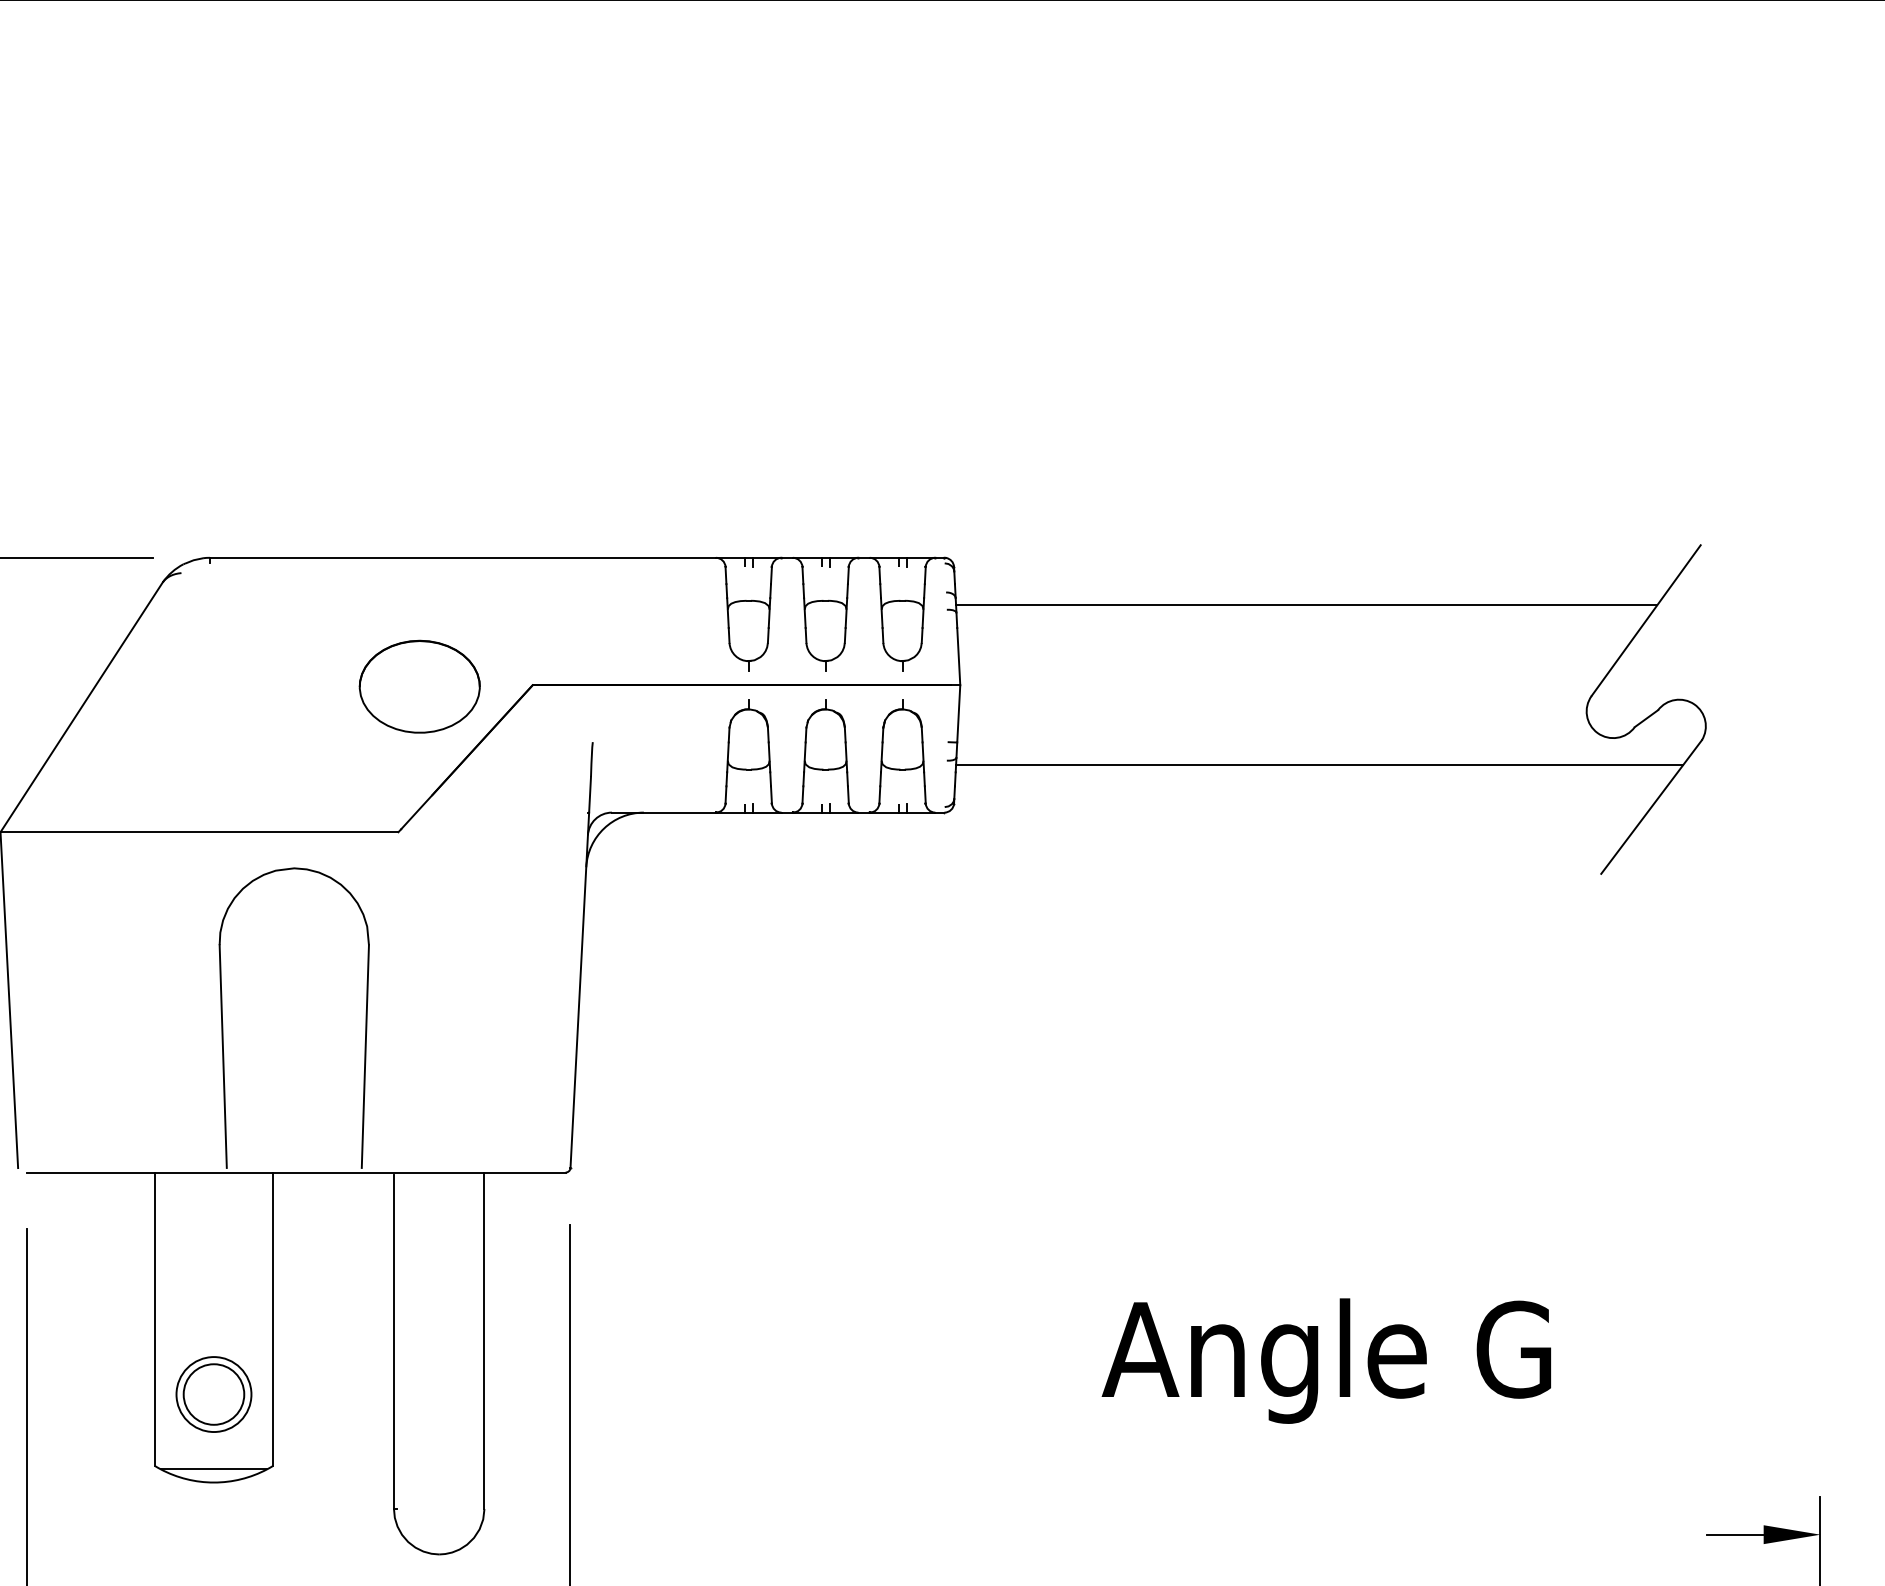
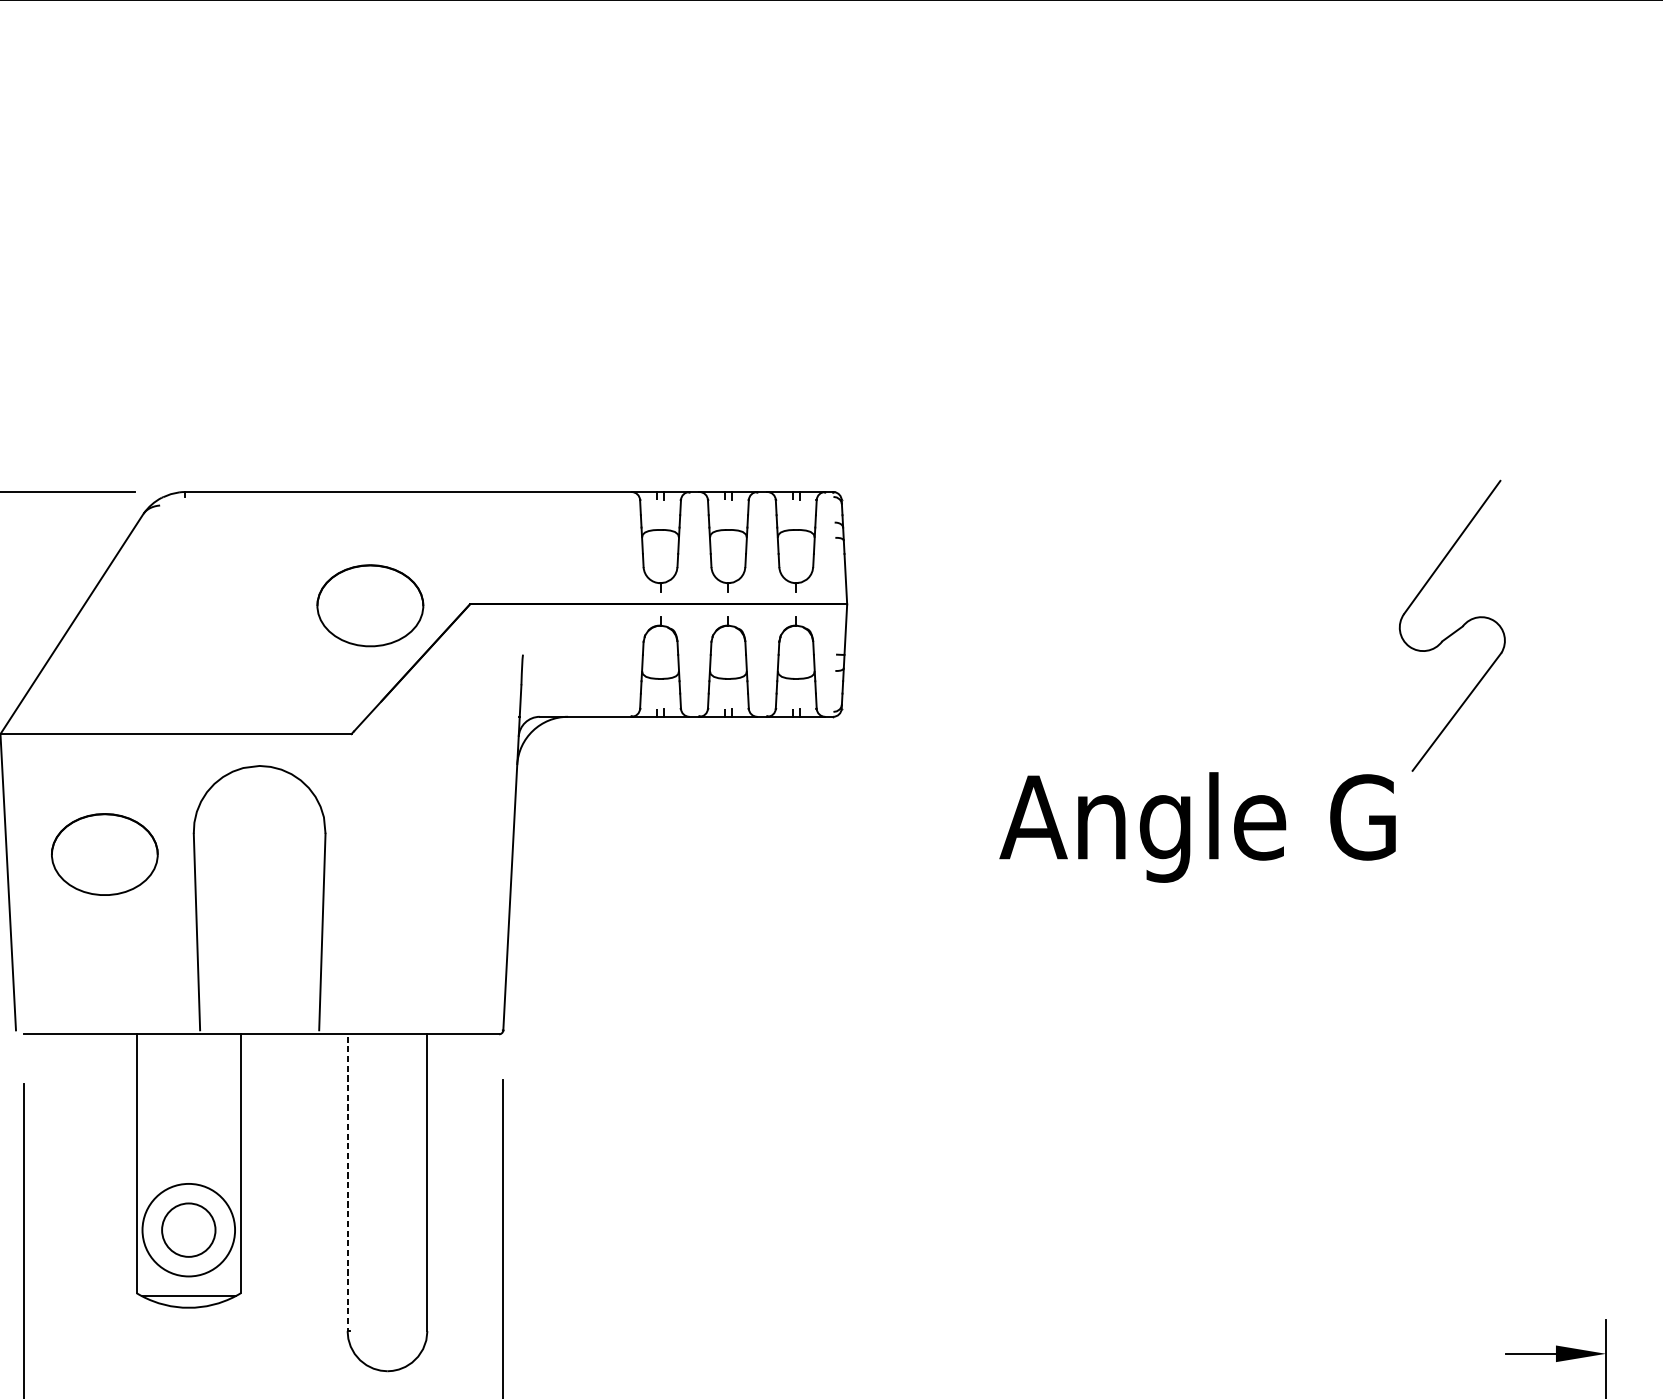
line: (1306, 605) -> (1152, 534), removed
line: (1319, 765) -> (1164, 675), removed
part: (118, 968) -> (104, 854), added
line: (393, 1342) -> (347, 1184), solid -> dashed
text: (1325, 1360) -> (1196, 826), moved
circle: (213, 1394) -> (188, 1230), size x1.4

